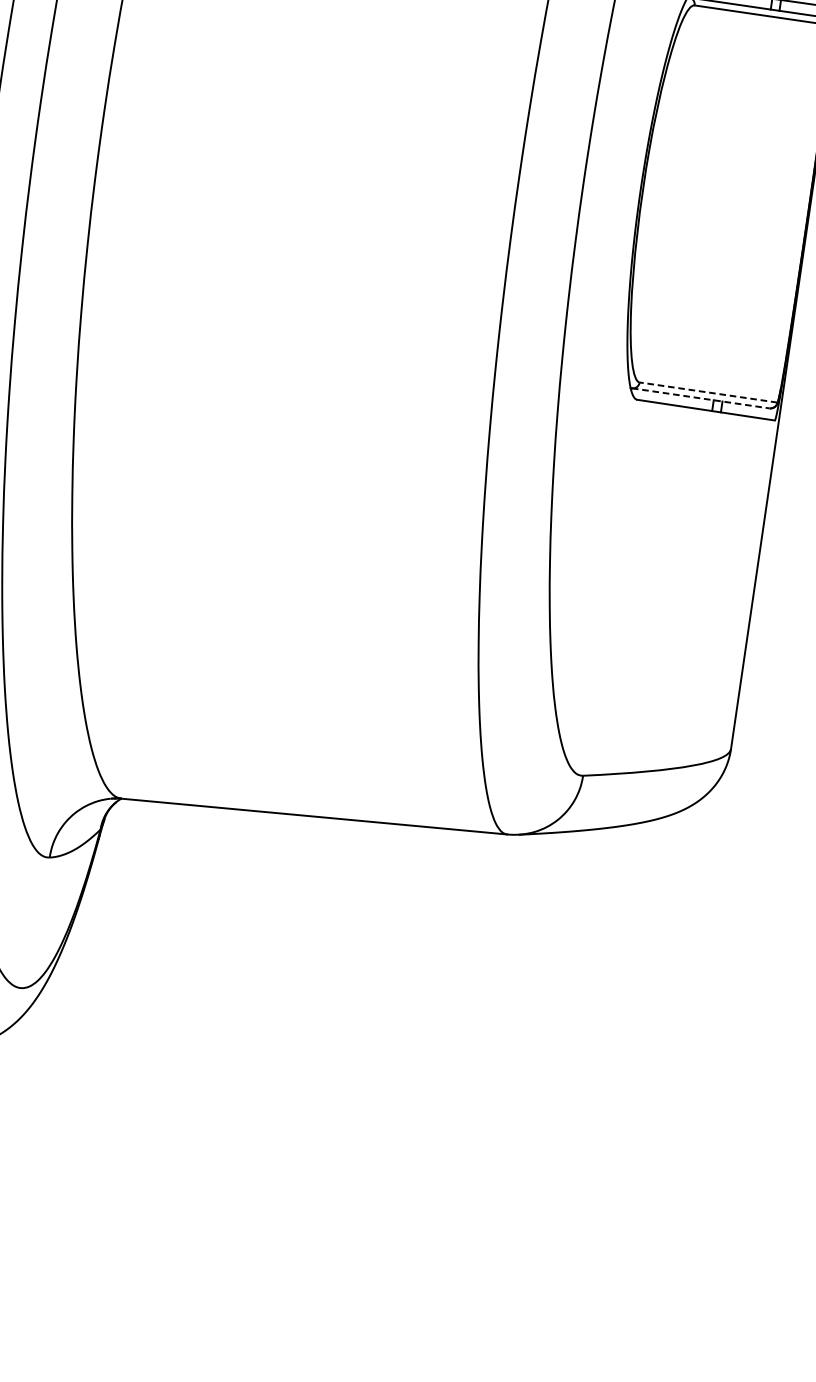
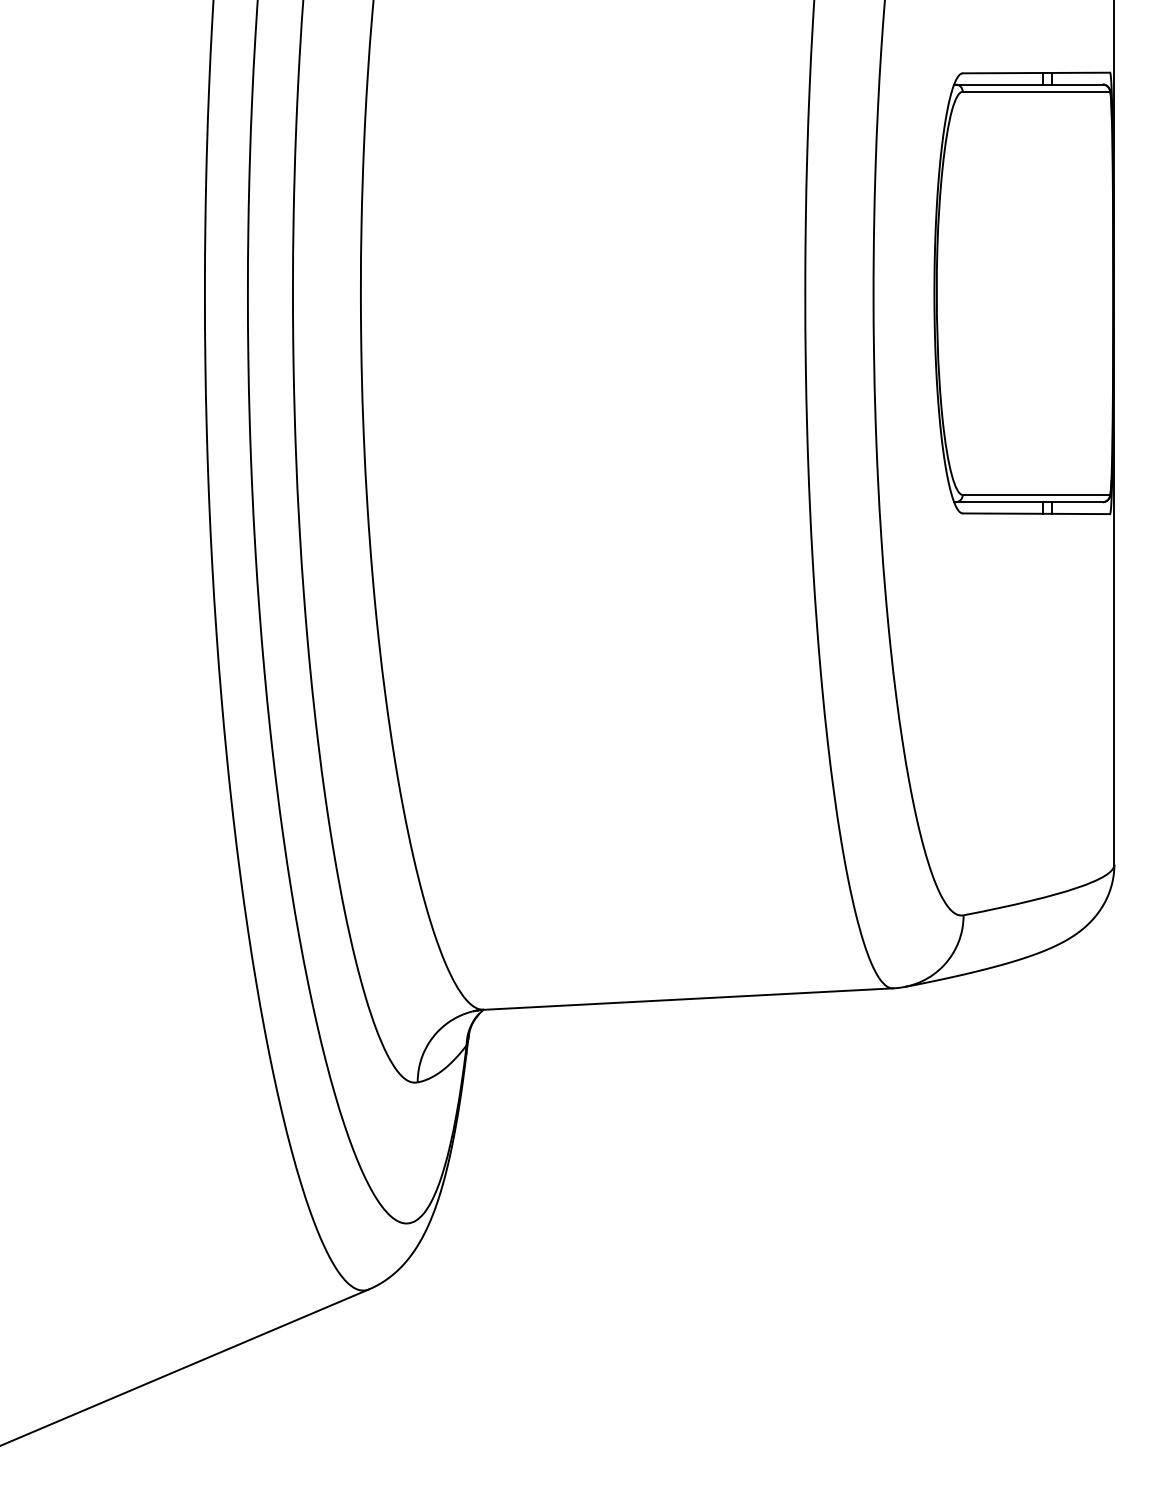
line: (708, 392) -> (1036, 494), dashed -> solid
line: (701, 398) -> (1029, 502), dashed -> solid

